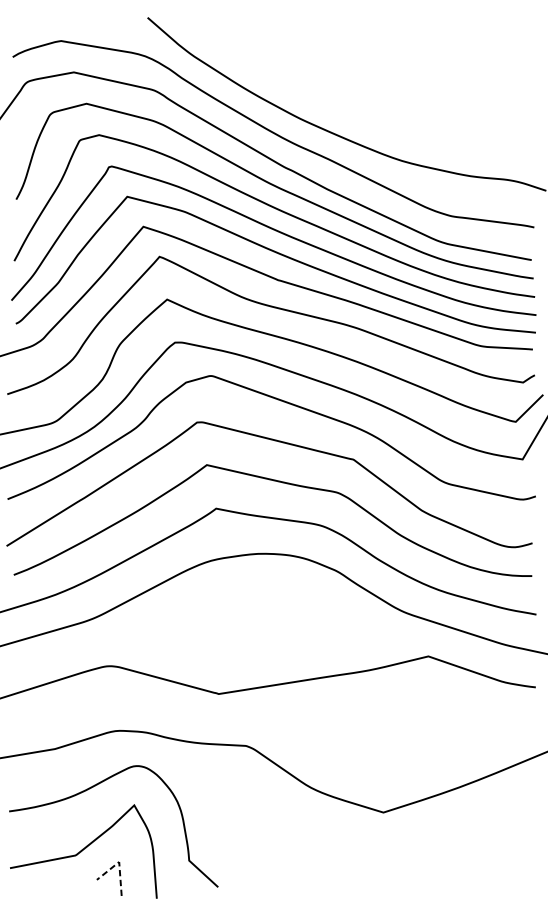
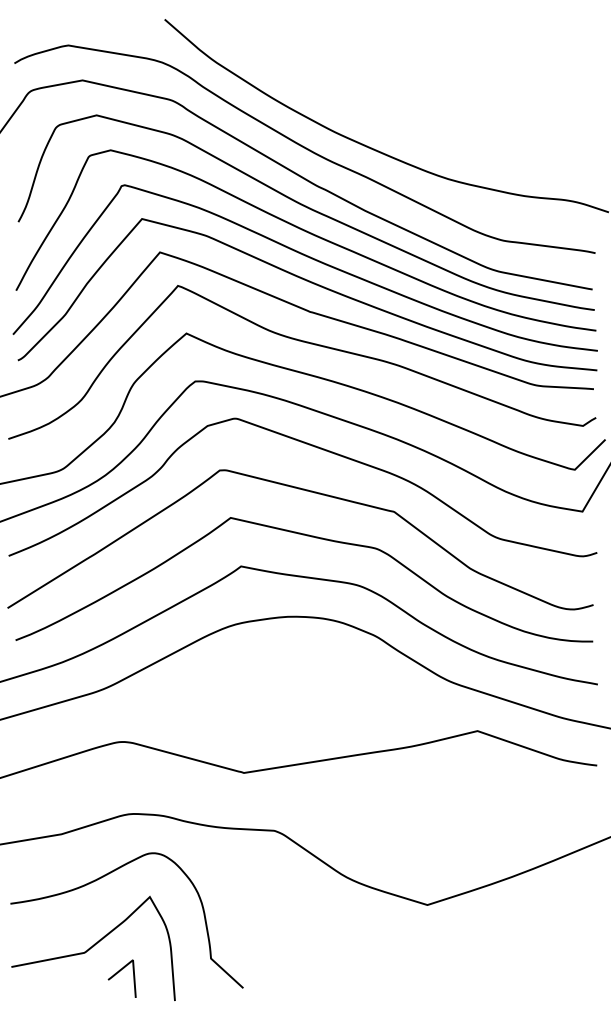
line: (119, 863) -> (133, 961), dashed -> solid

